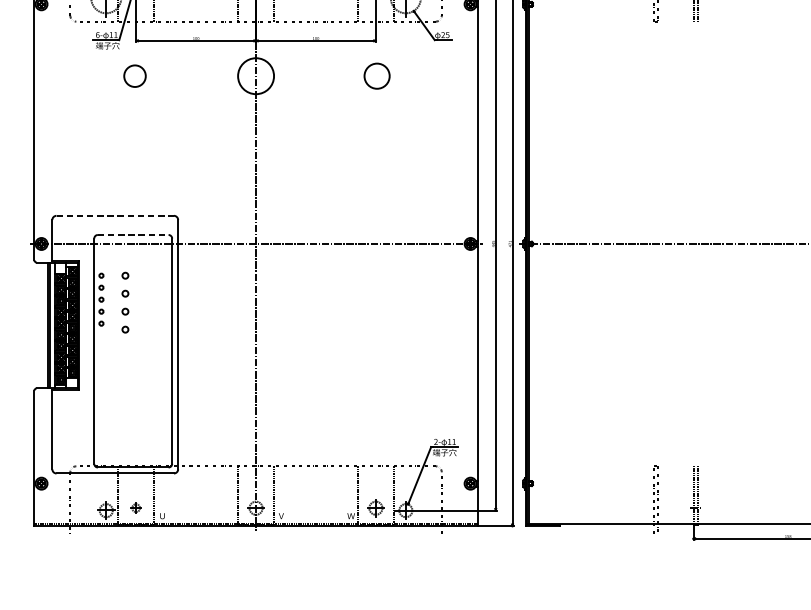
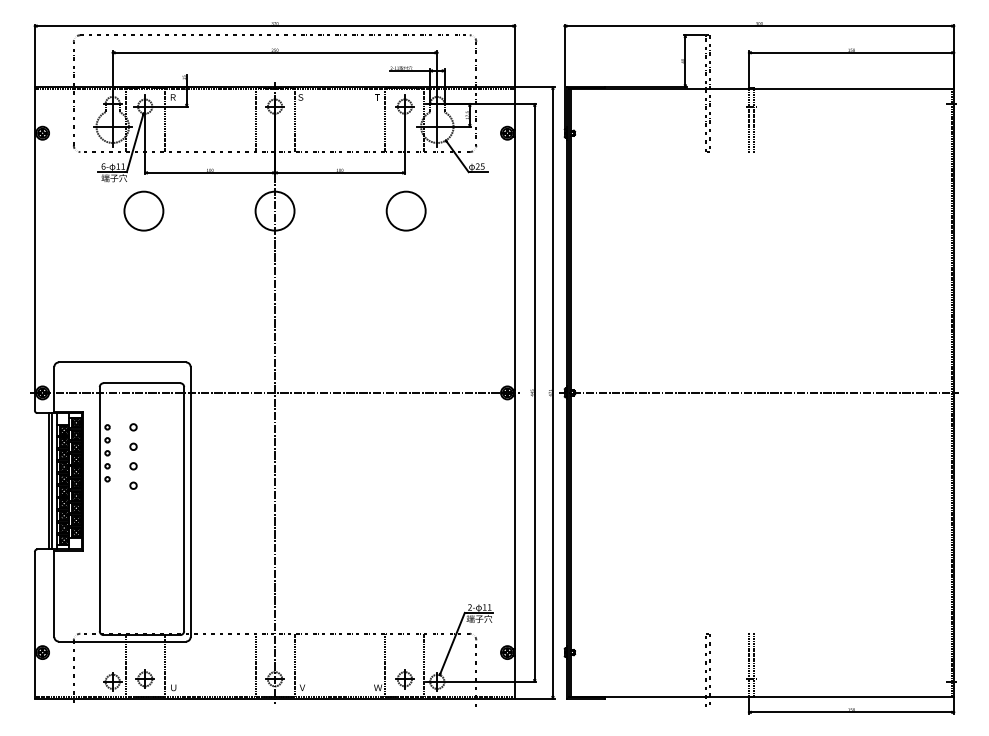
circle: (134, 75) -> (143, 210), size x1.67
circle: (376, 75) -> (405, 210), size x1.43
line: (115, 215) -> (122, 362), dashed -> solid
line: (133, 235) -> (142, 383), dashed -> solid
part: (135, 507) -> (144, 678), size x1.67

